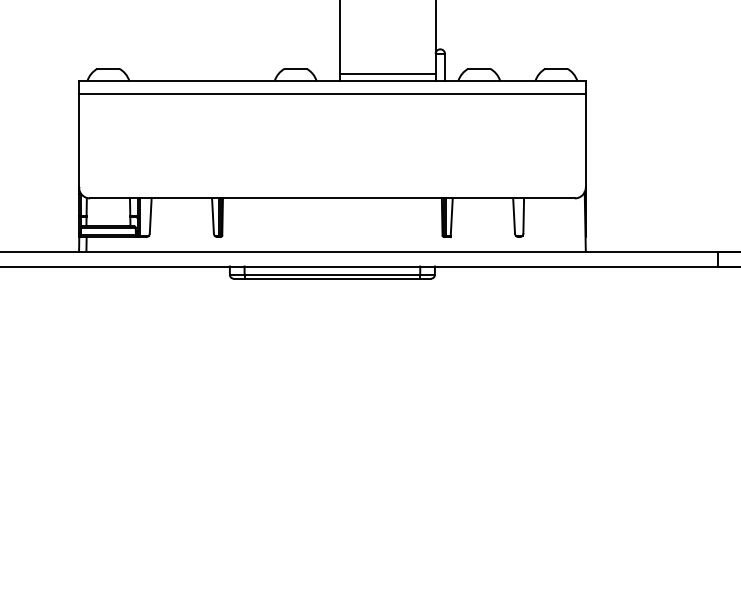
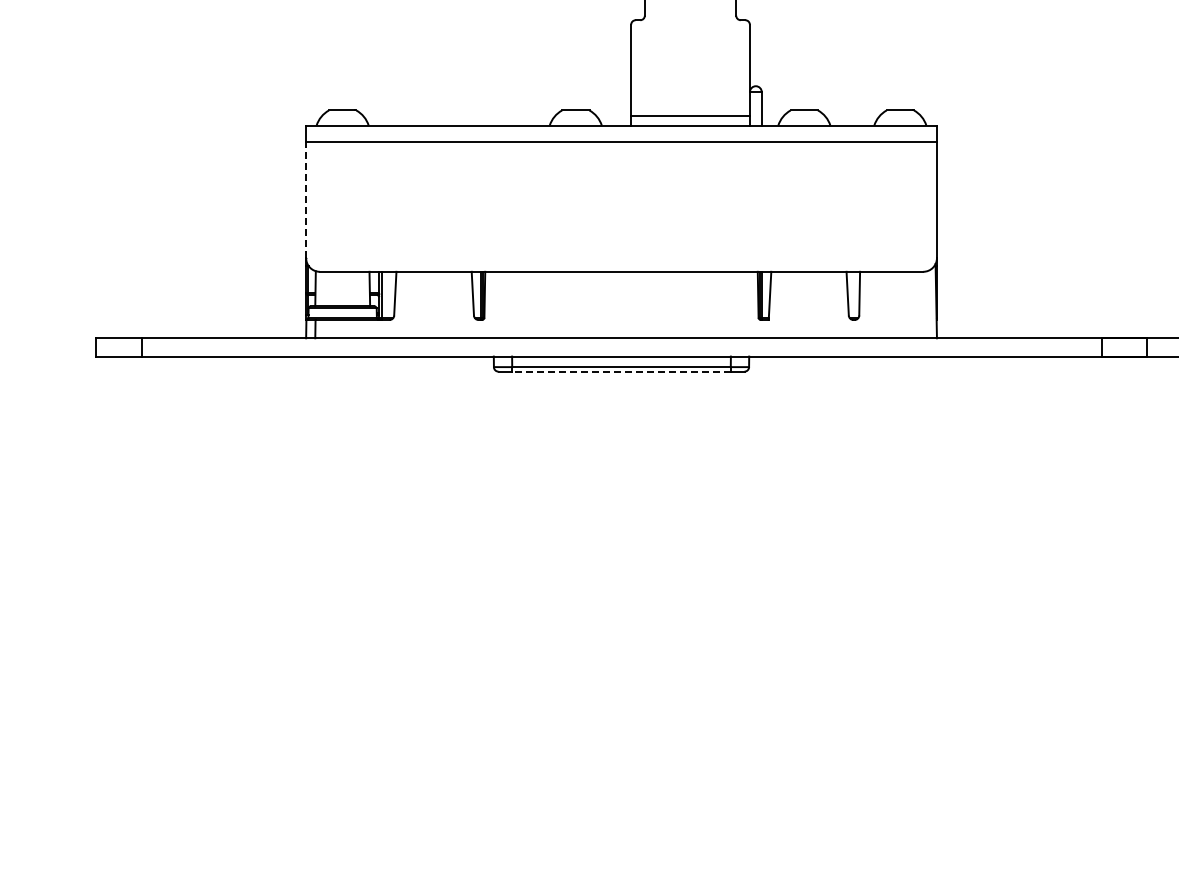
line: (79, 140) -> (306, 199), solid -> dashed
line: (332, 278) -> (621, 371), solid -> dashed

